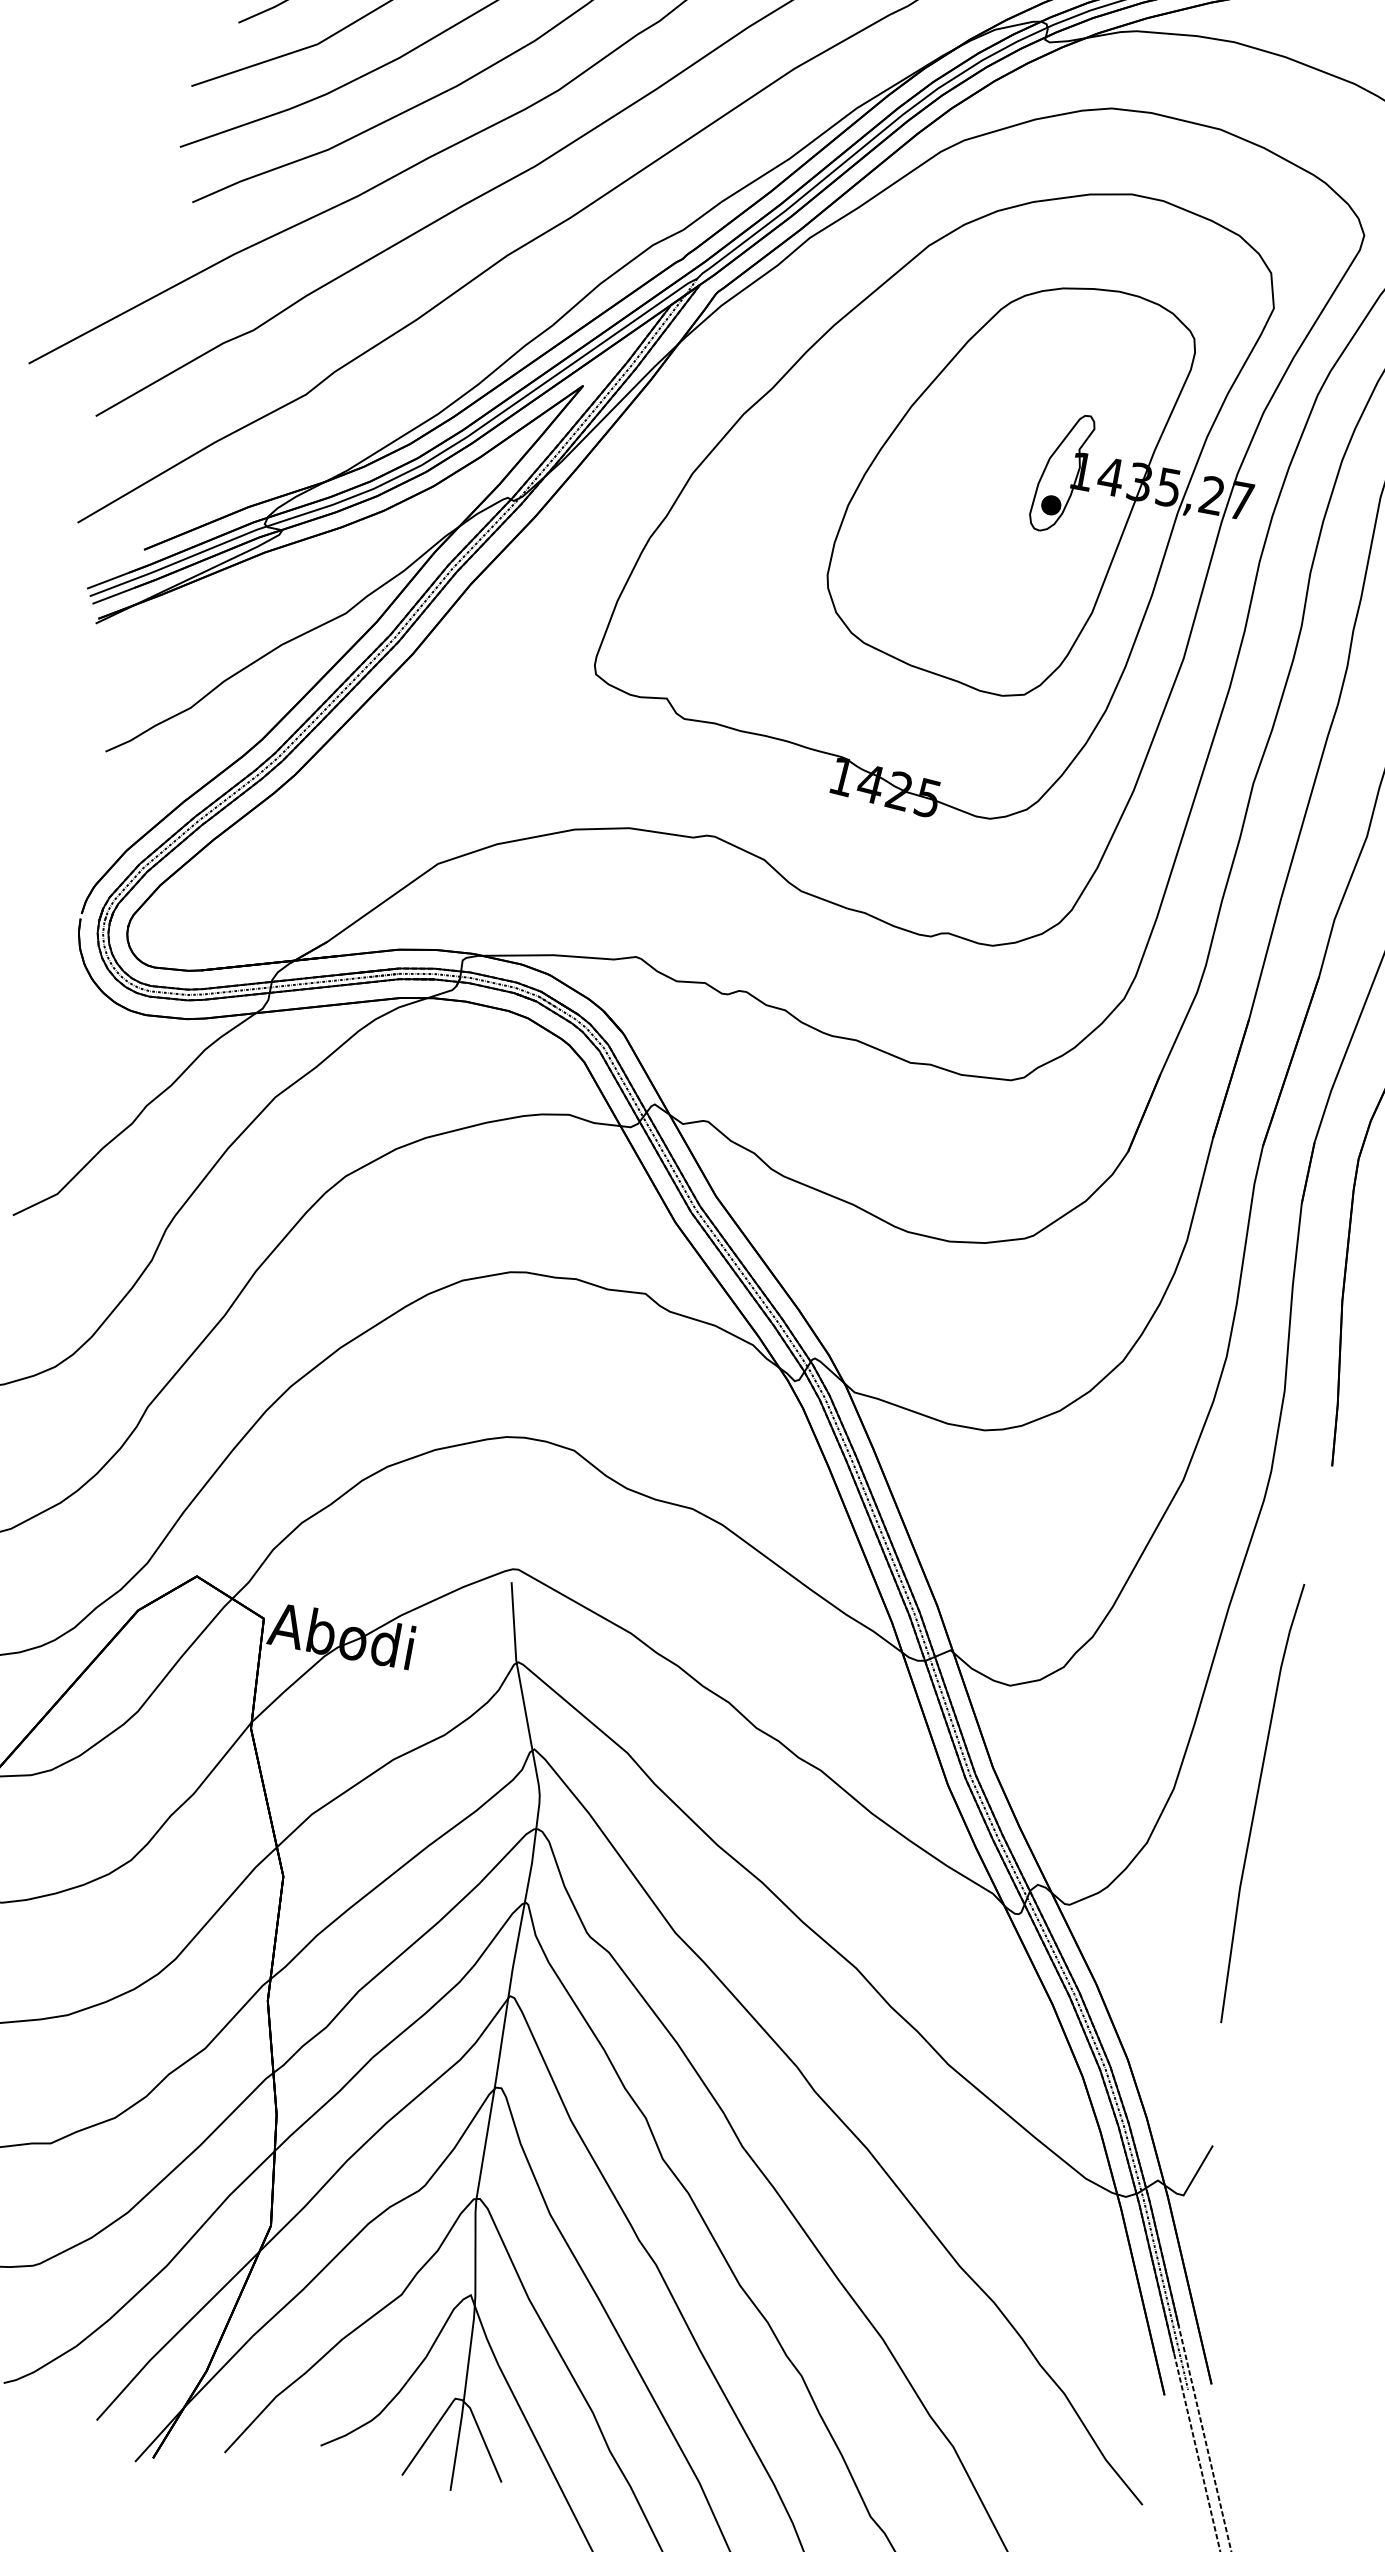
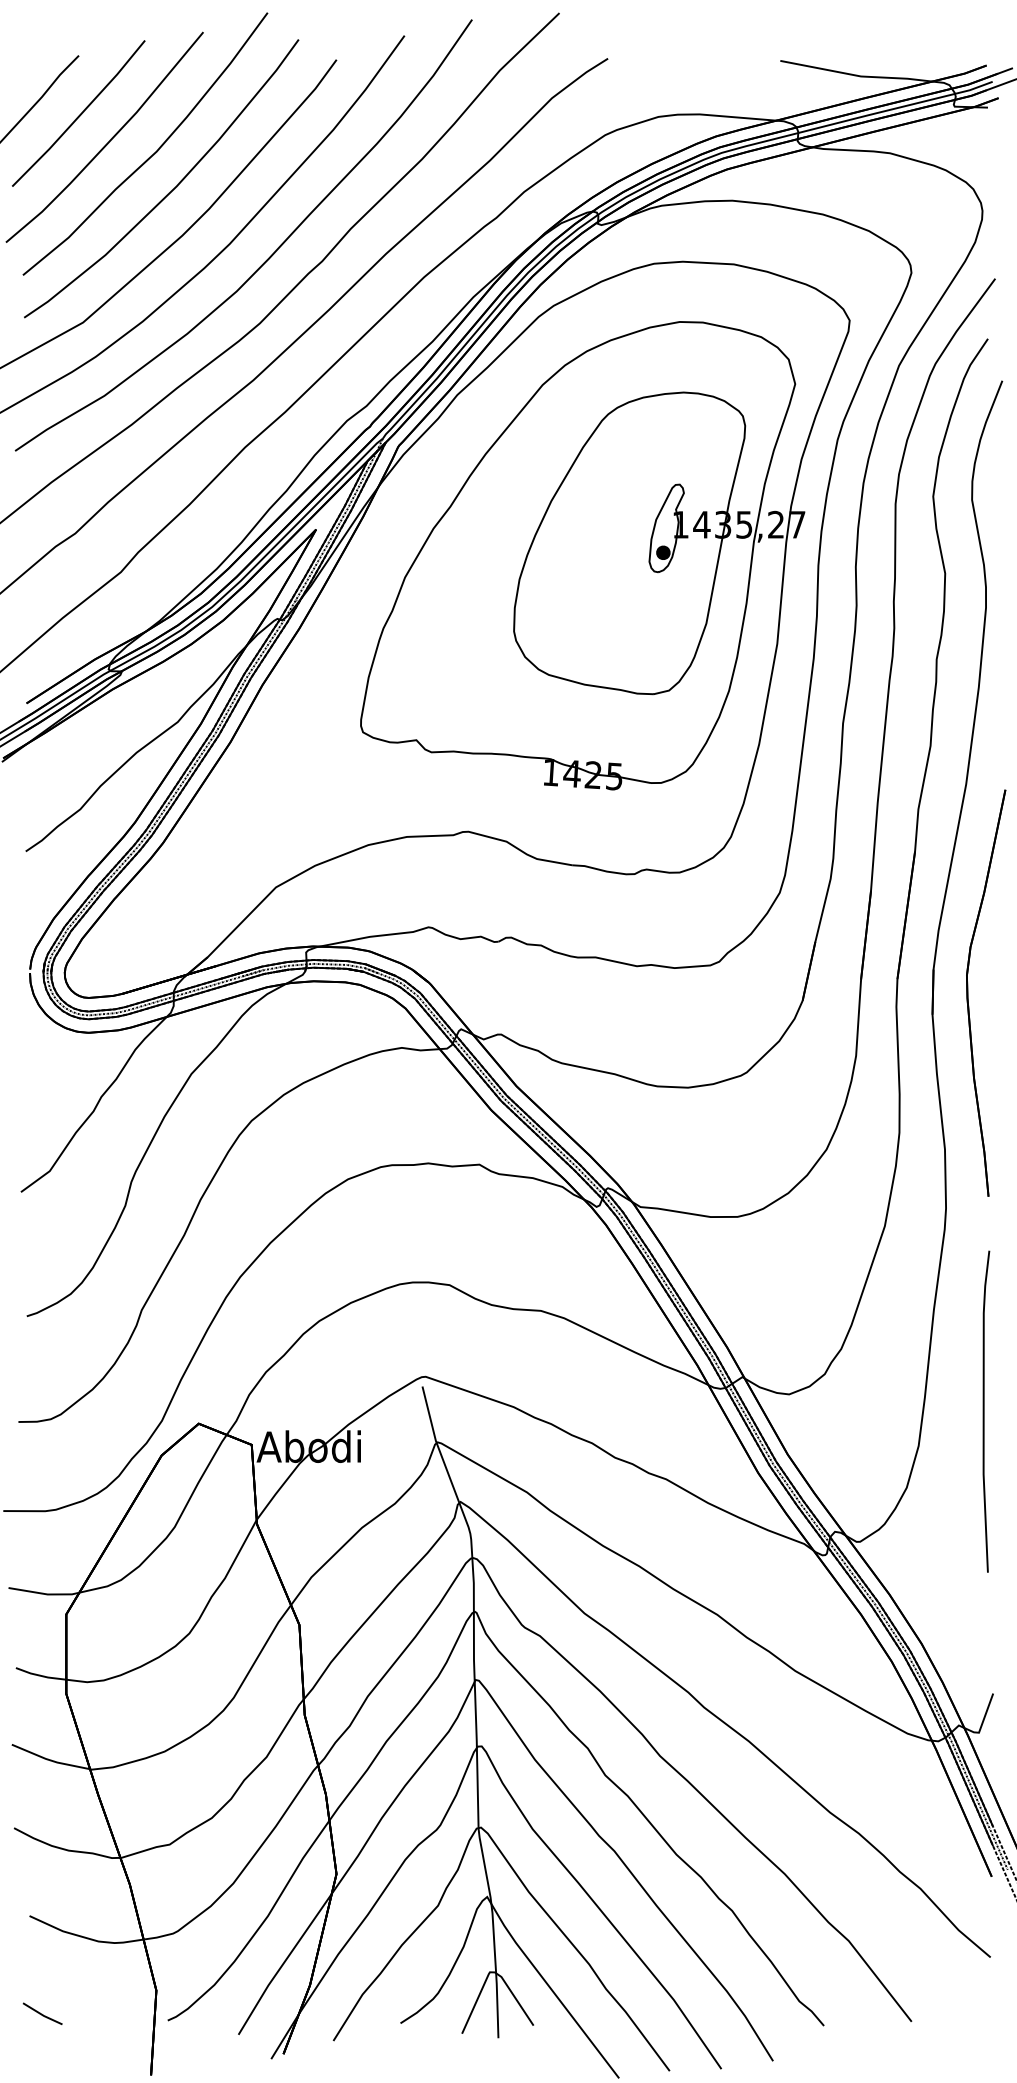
line: (1257, 1802) -> (984, 1411), moved

